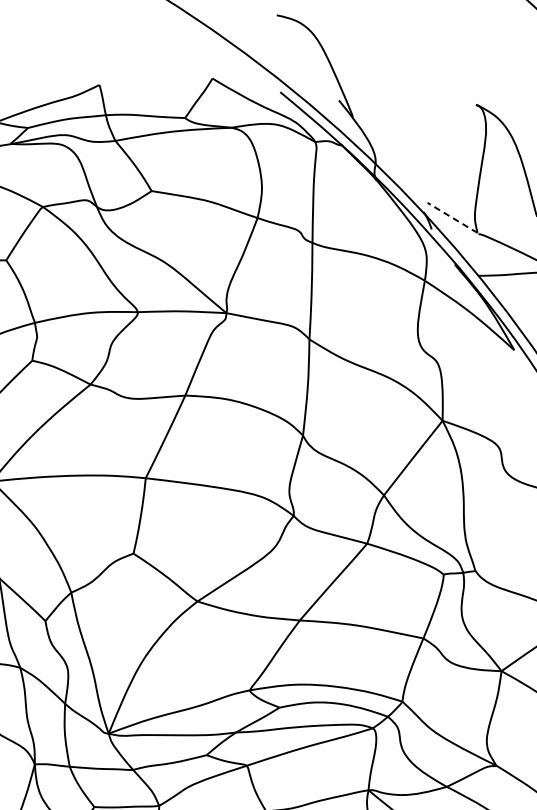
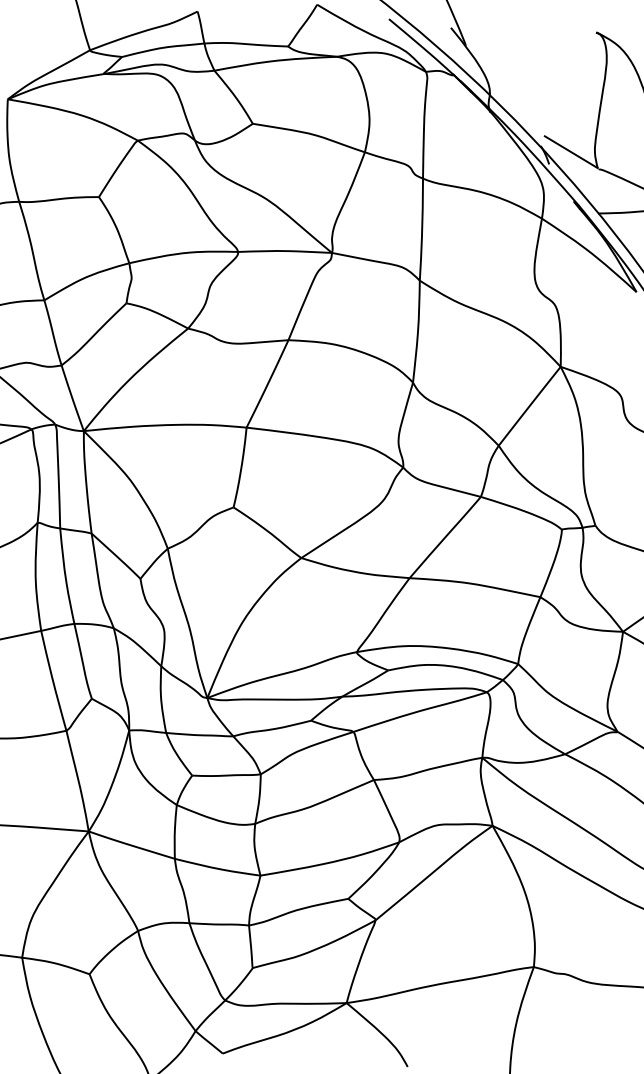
line: (452, 218) -> (571, 152), dashed -> solid

